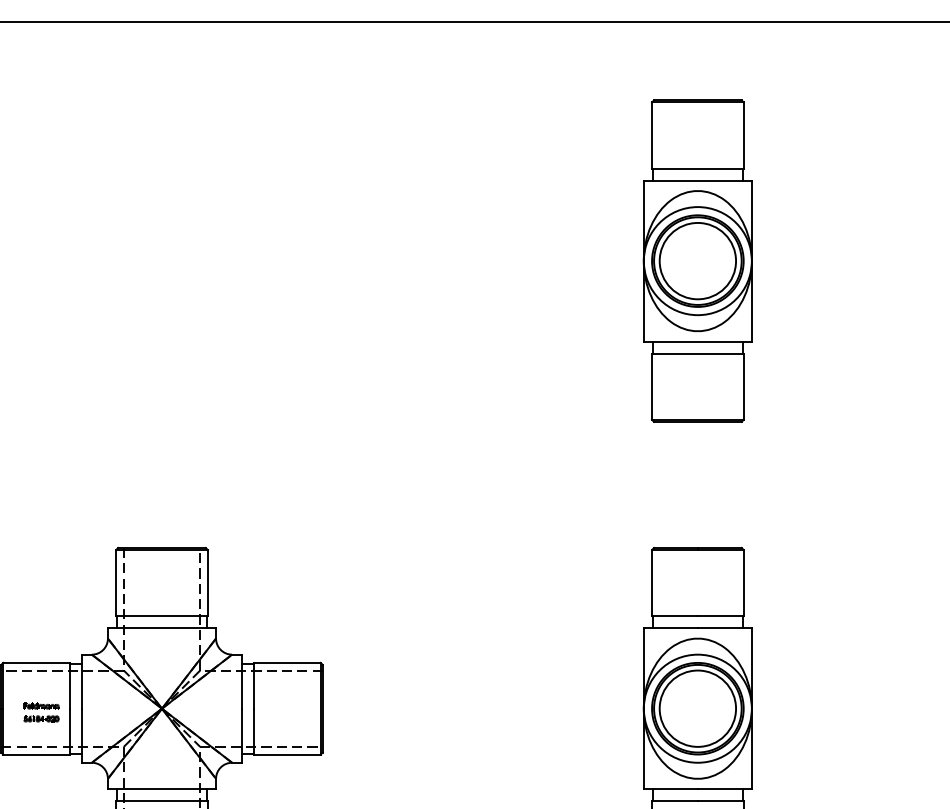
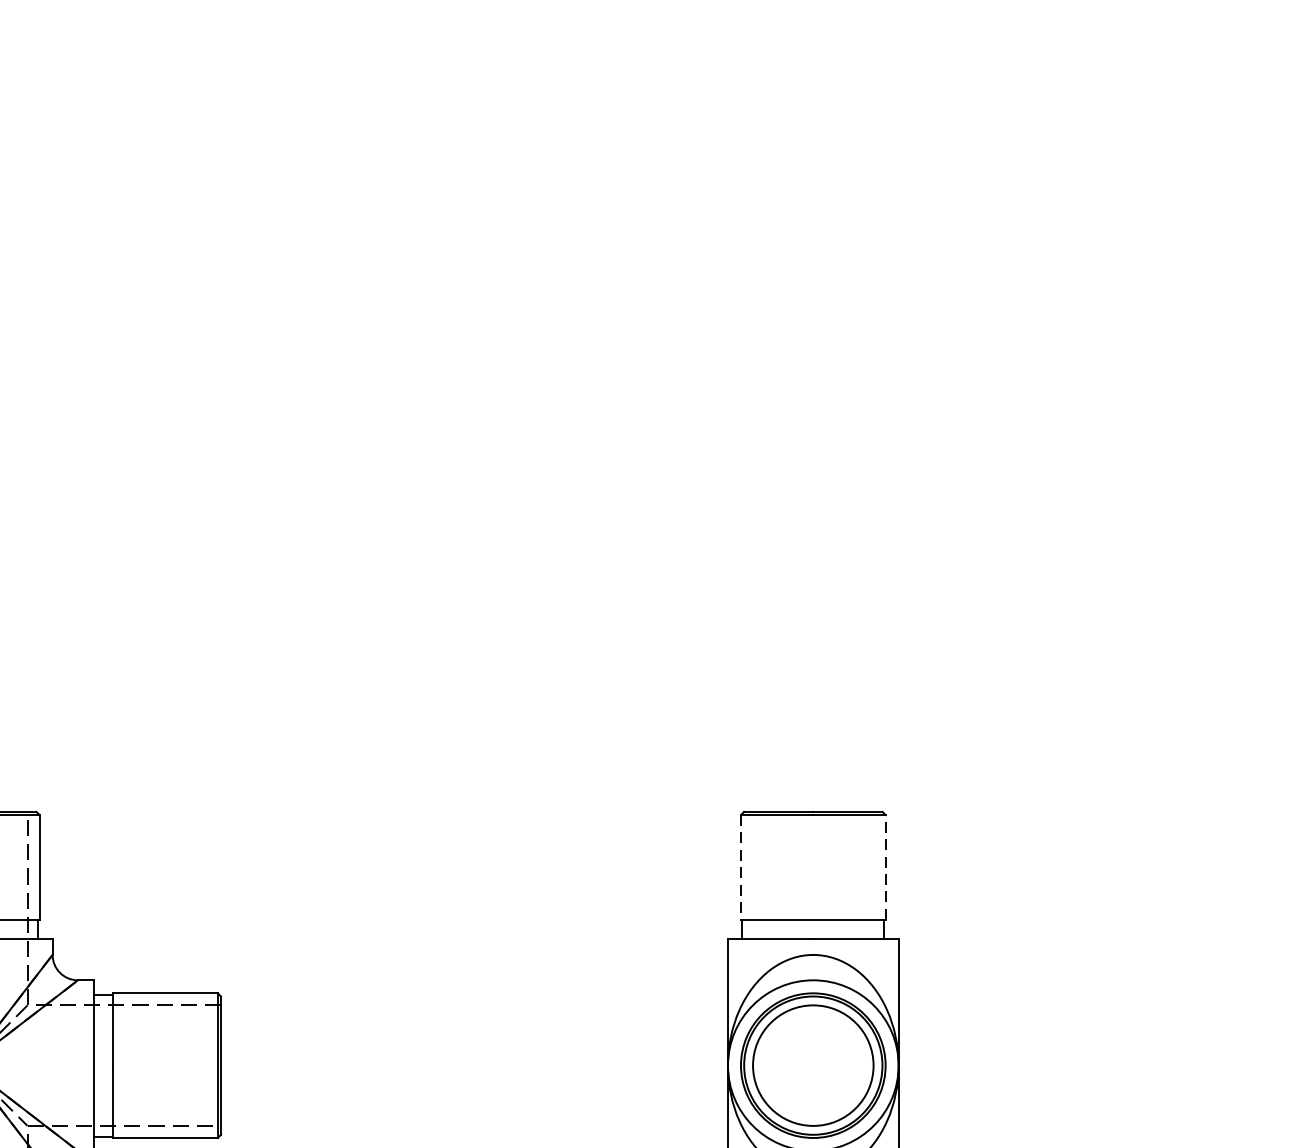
part: (697, 260) -> (812, 358), removed
line: (743, 582) -> (885, 866), solid -> dashed
line: (652, 583) -> (741, 867), solid -> dashed

